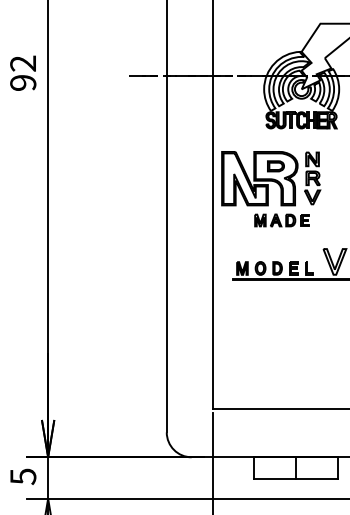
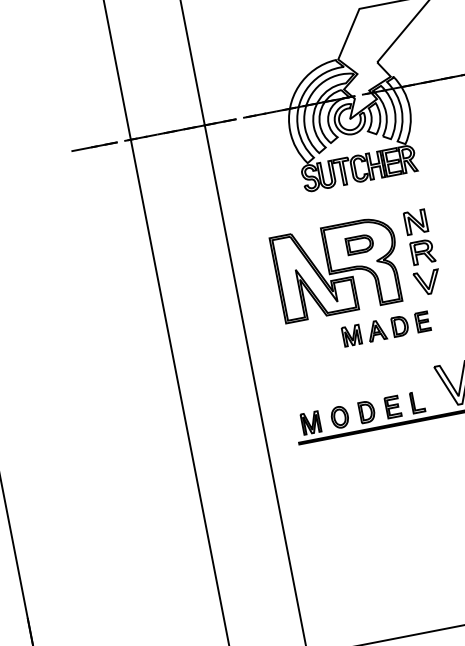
part: (271, 189) -> (359, 282), moved

